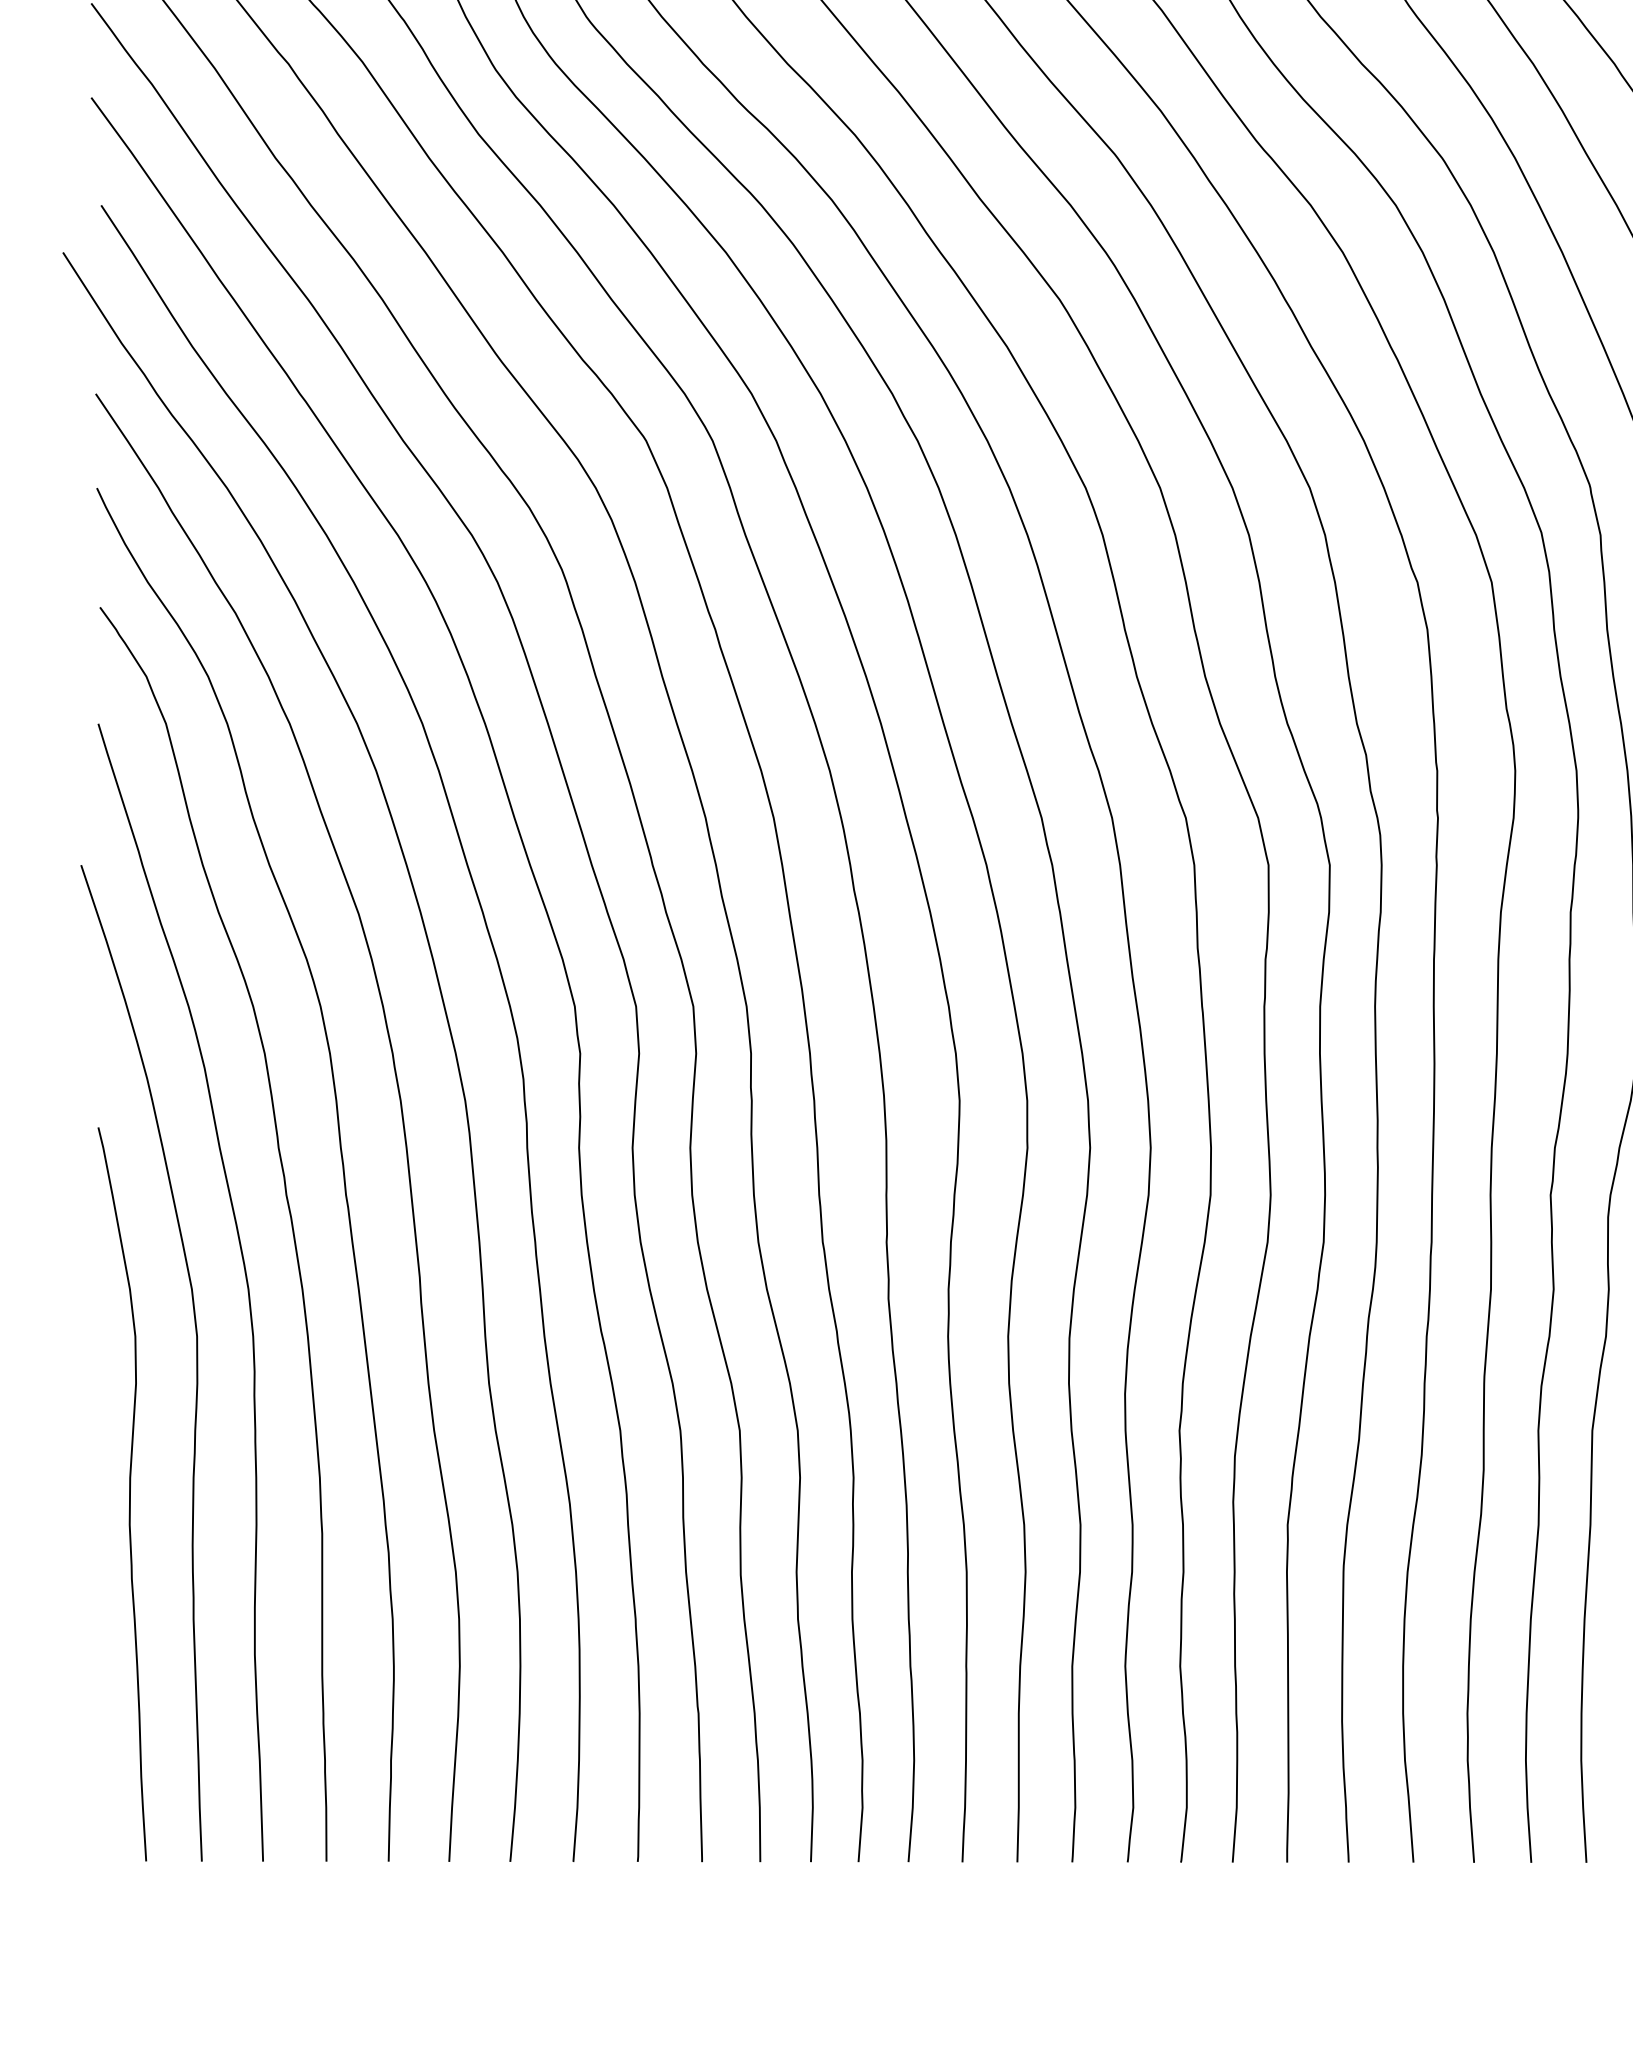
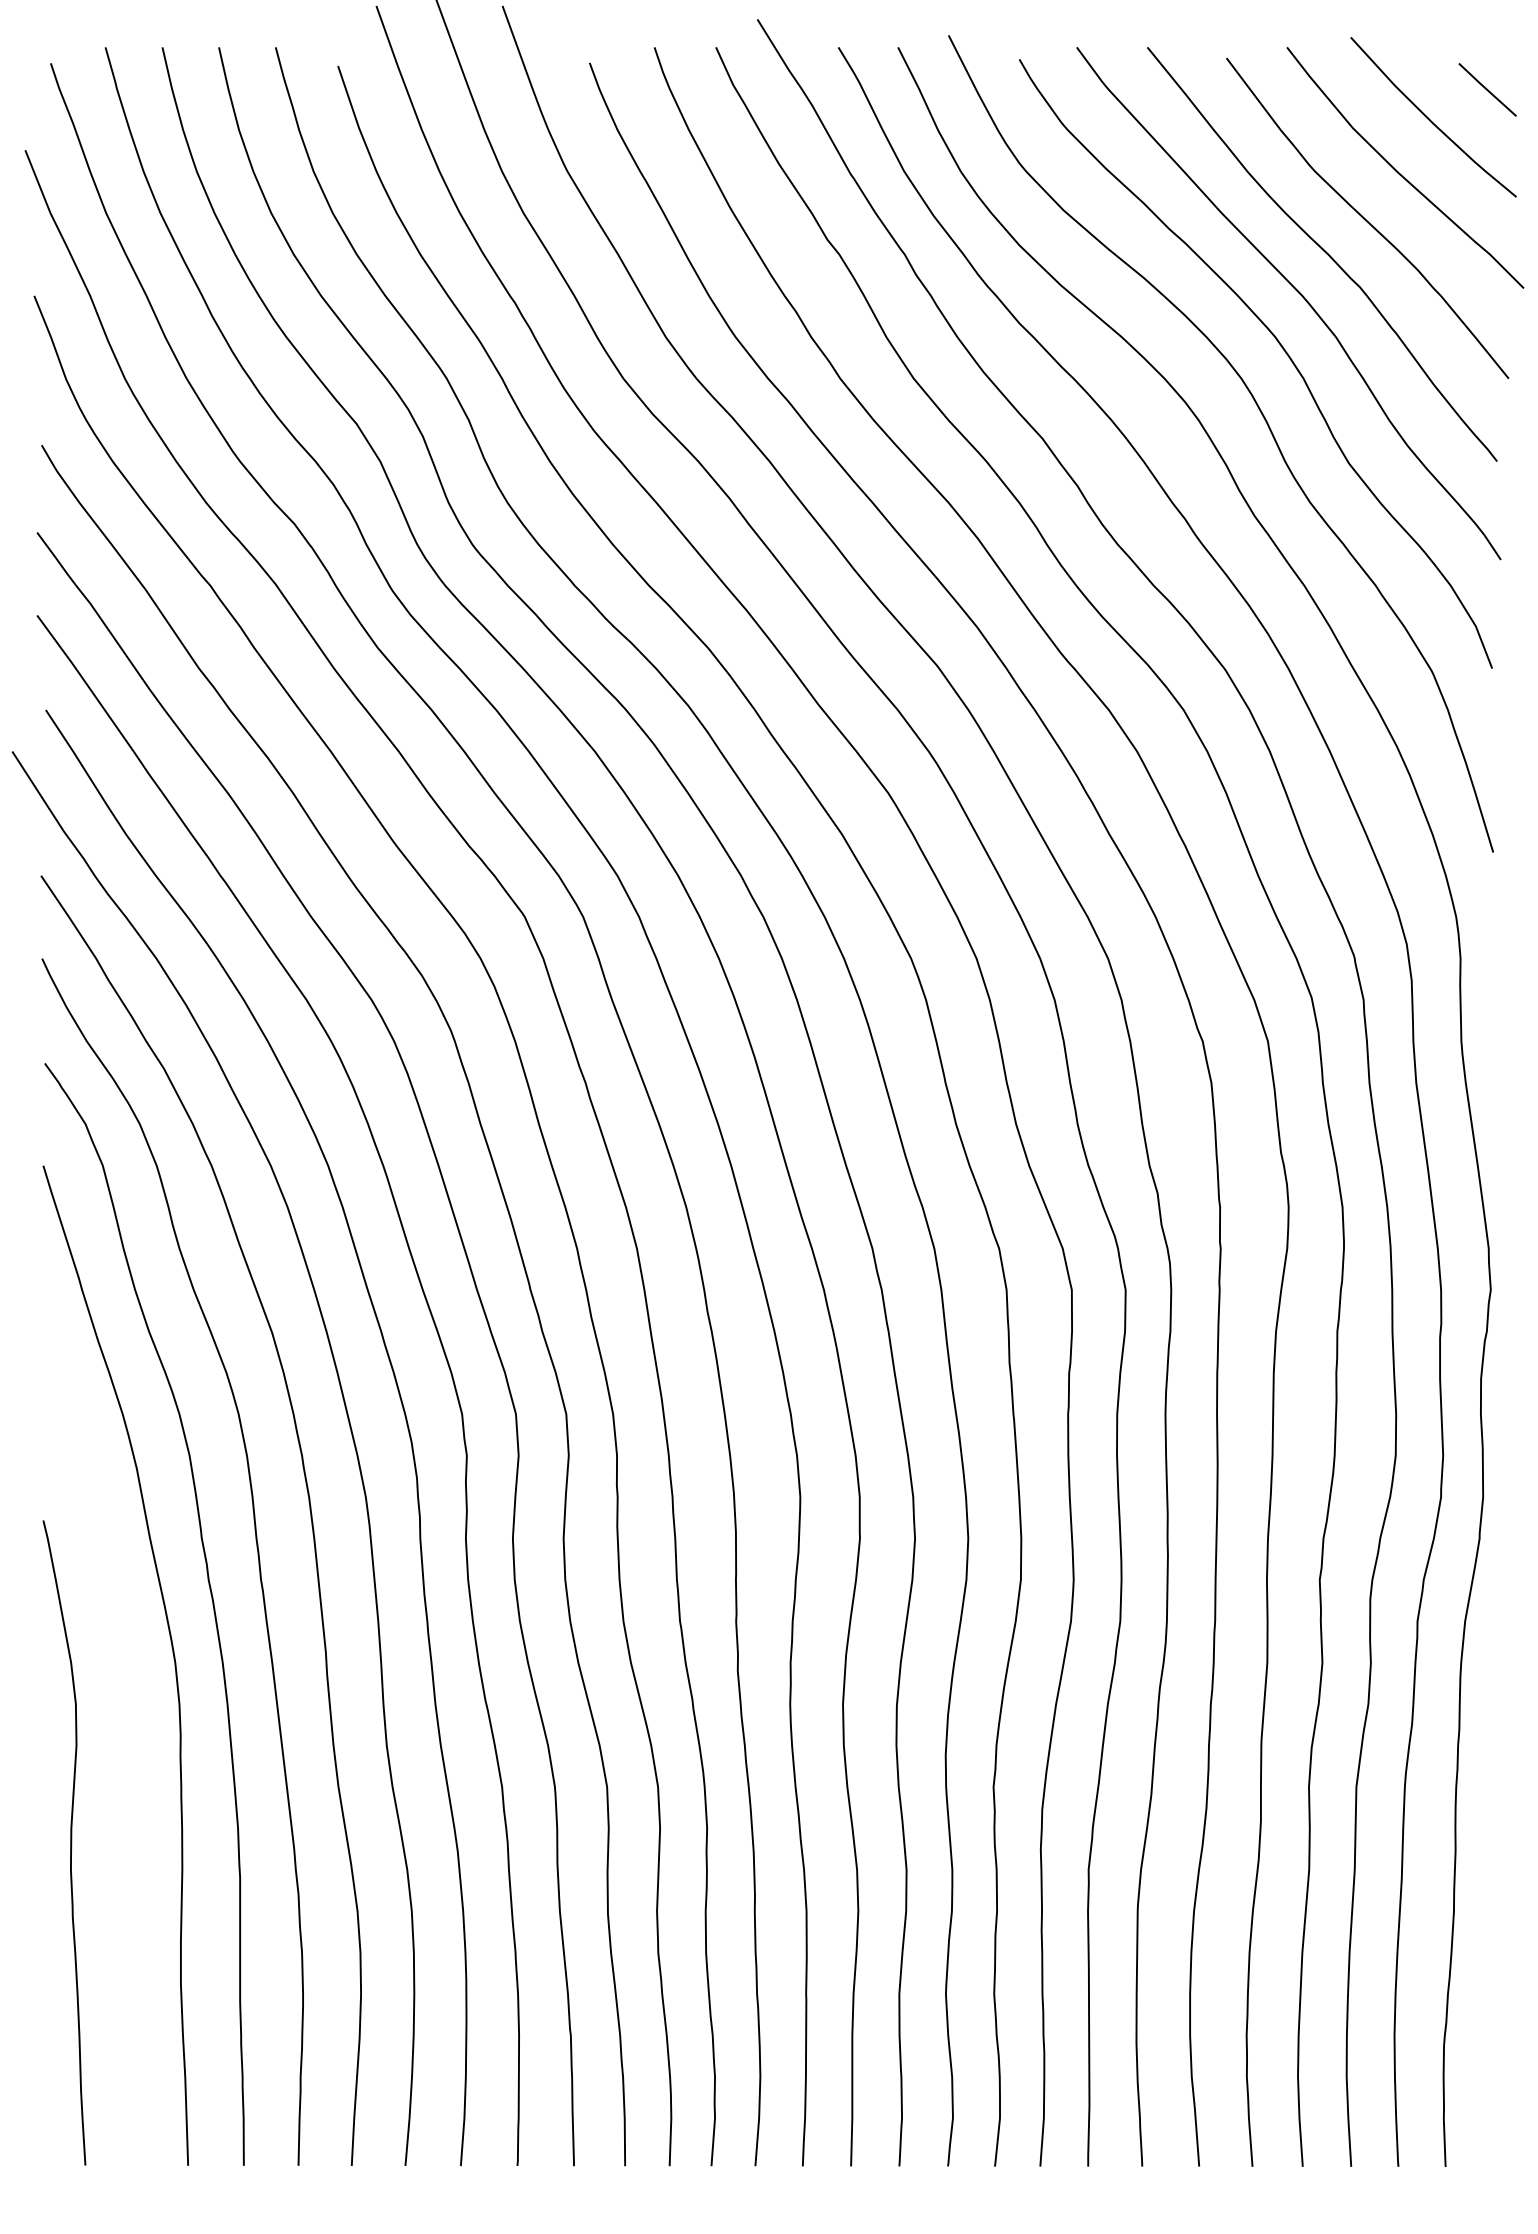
curve: (196, 1362) -> (129, 1727), removed

